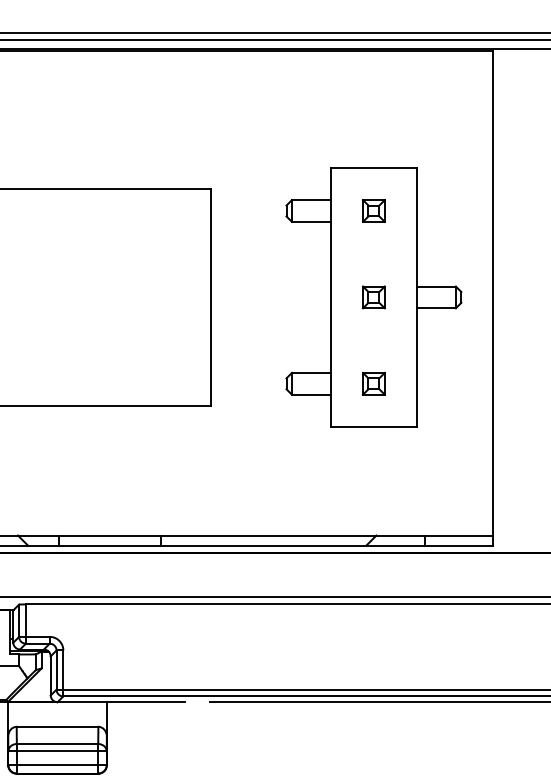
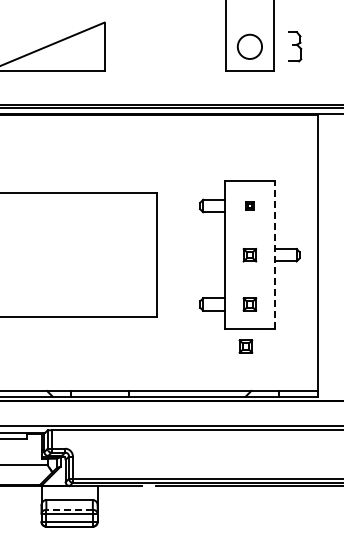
part: (373, 210) -> (249, 205), size x0.6
line: (417, 297) -> (274, 255), solid -> dashed
part: (366, 457) -> (245, 346), added
line: (57, 743) -> (69, 509), solid -> dashed

